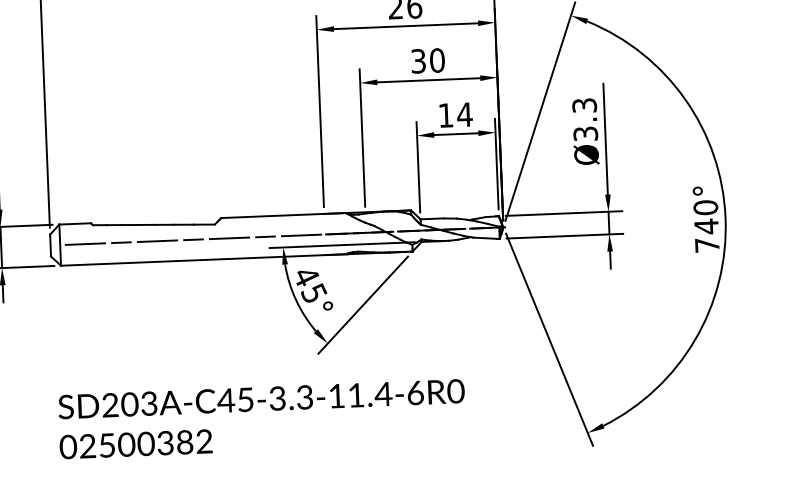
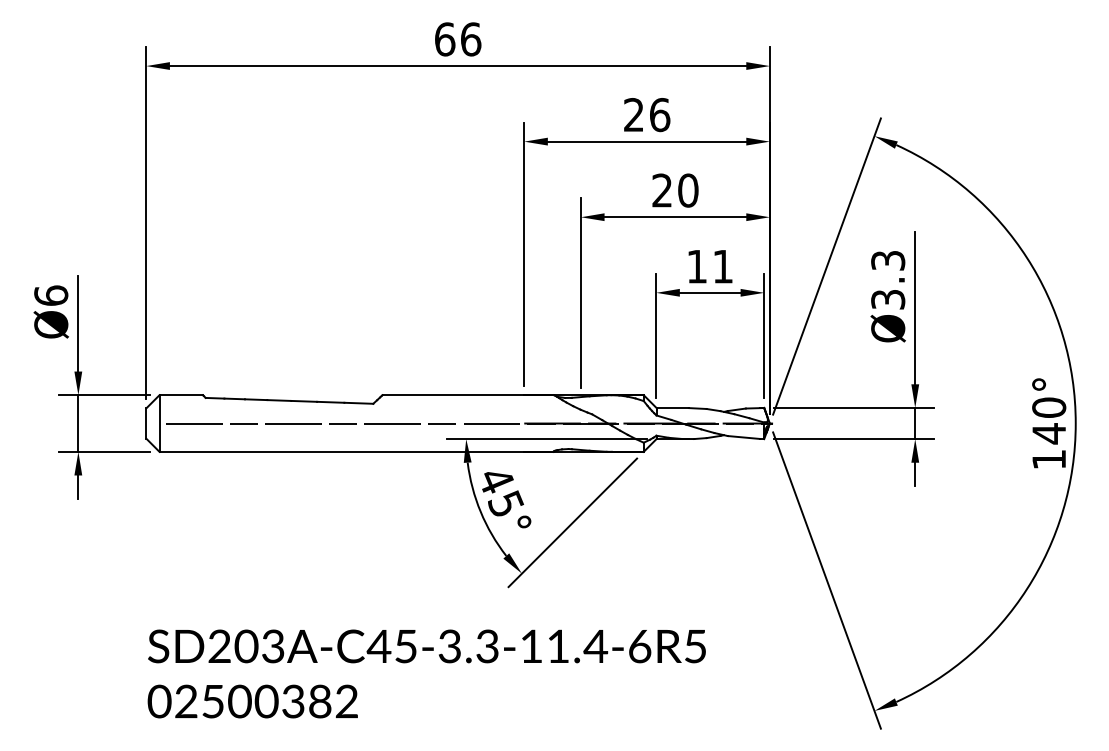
text: (418, 61) -> (662, 190), 30 -> 20
text: (464, 114) -> (722, 266), 14 -> 11
text: (706, 245) -> (1048, 459), 740° -> 140°
text: (455, 391) -> (695, 646), SD203A-C45-3.3-11.4-6R0 -> SD203A-C45-3.3-11.4-6R5

